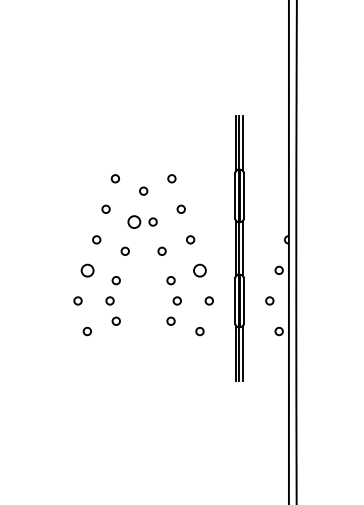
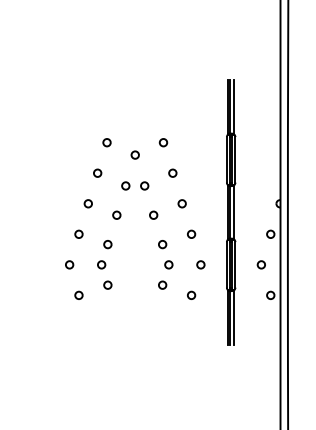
circle: (133, 221) -> (125, 185), size x0.62
circle: (86, 269) -> (78, 233), size x0.62
circle: (199, 269) -> (191, 233), size x0.62

